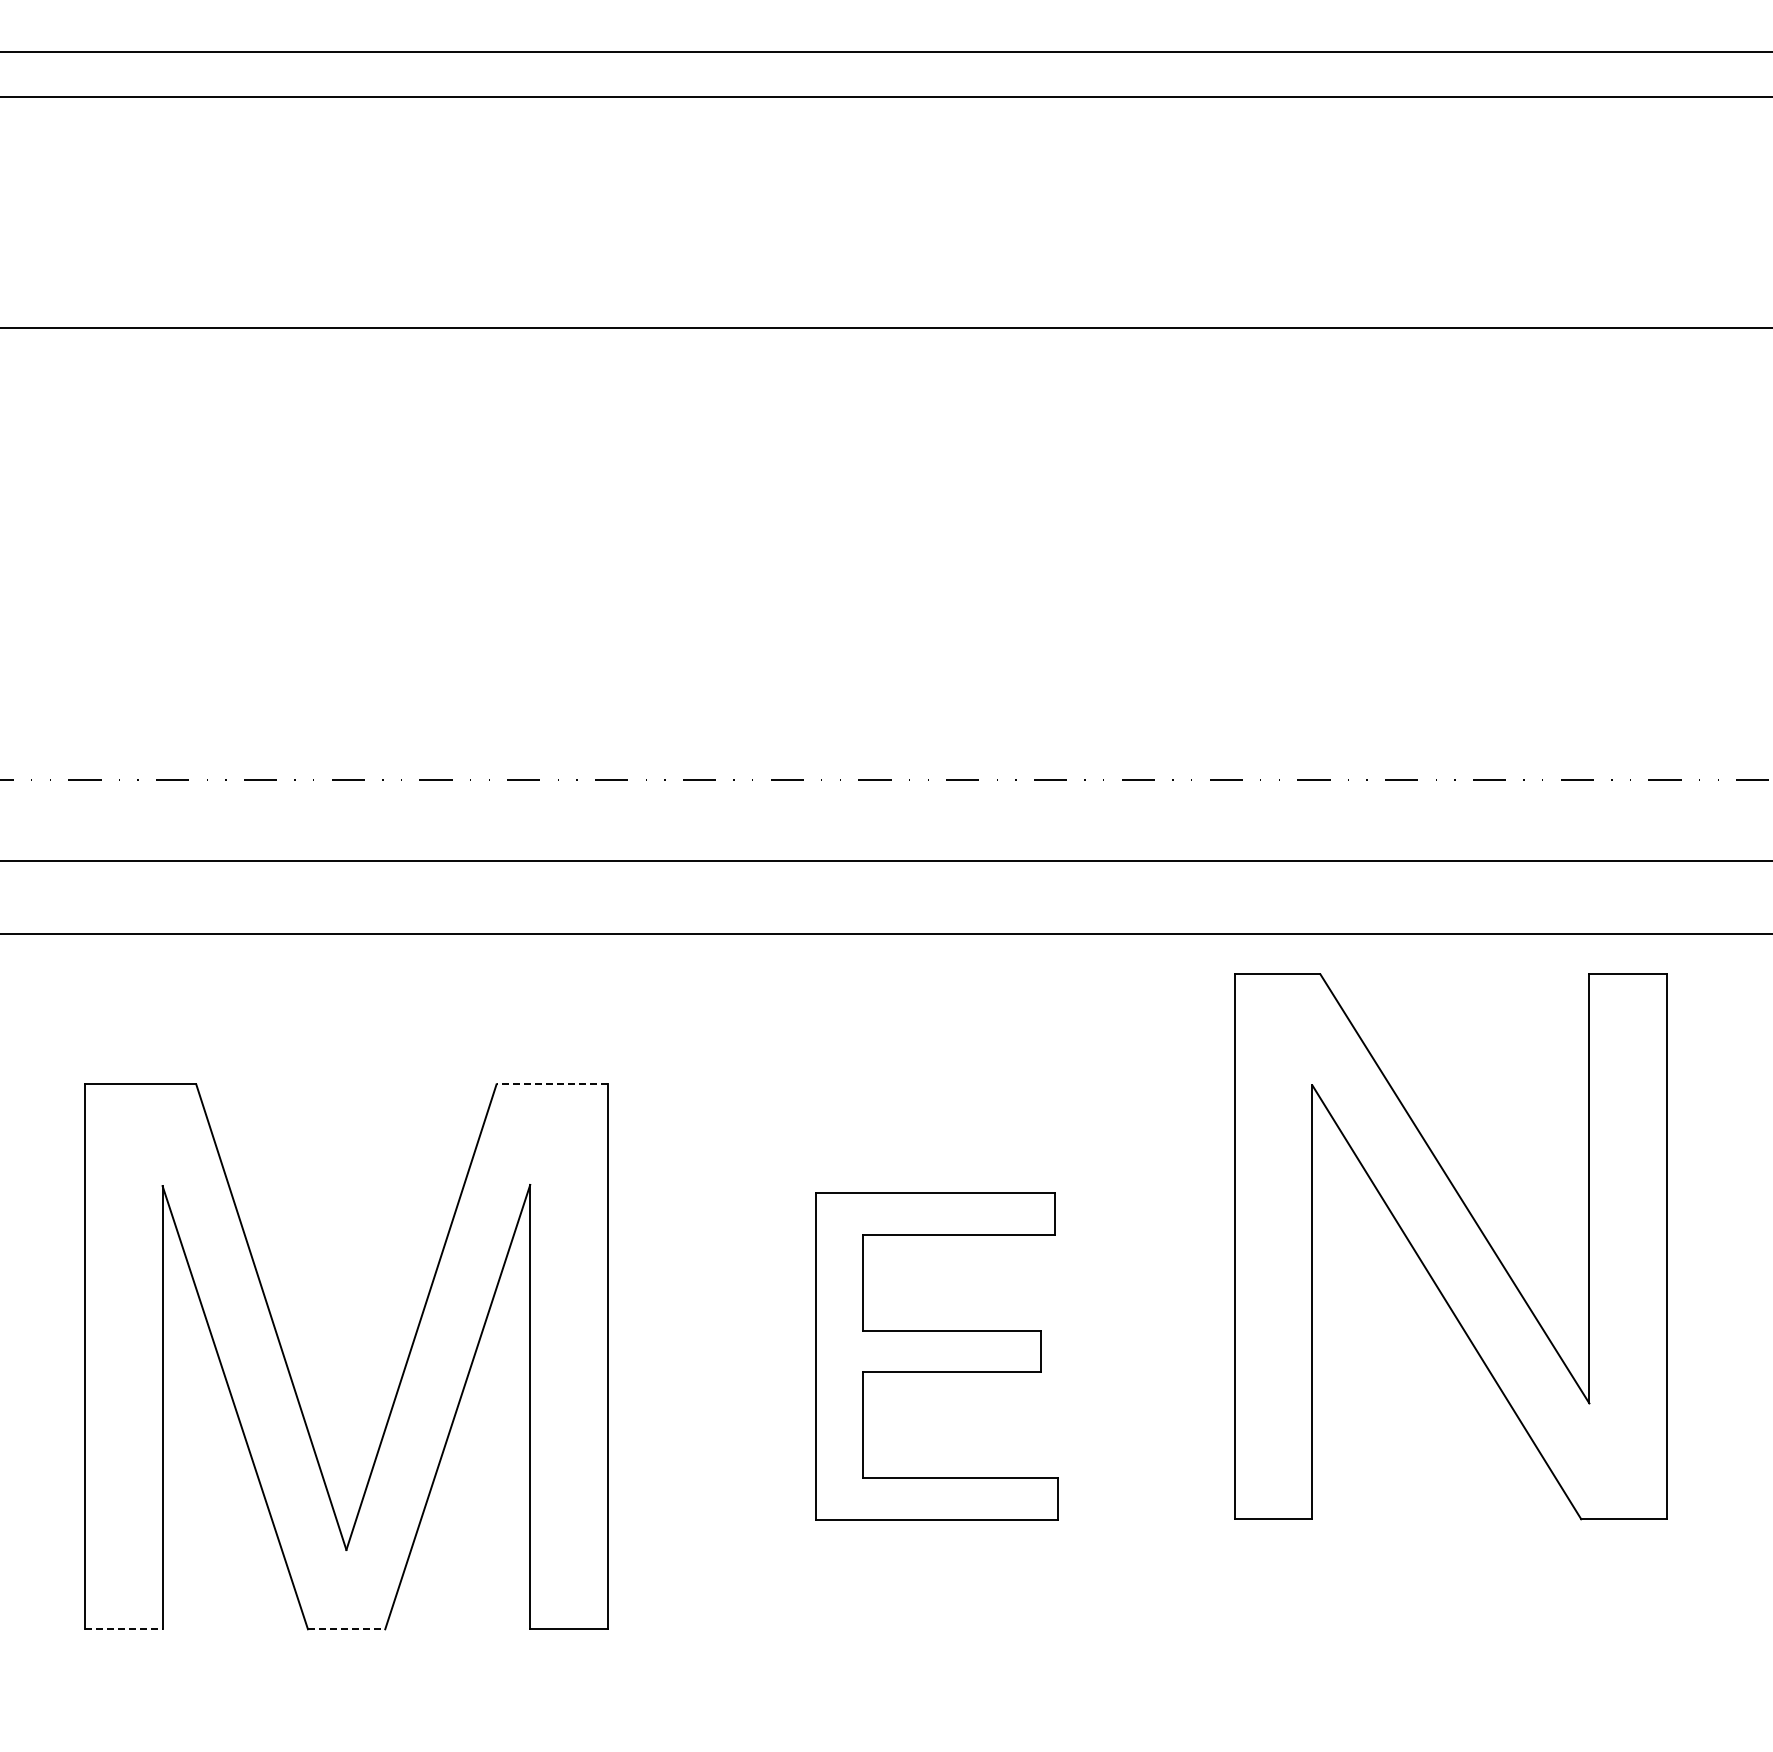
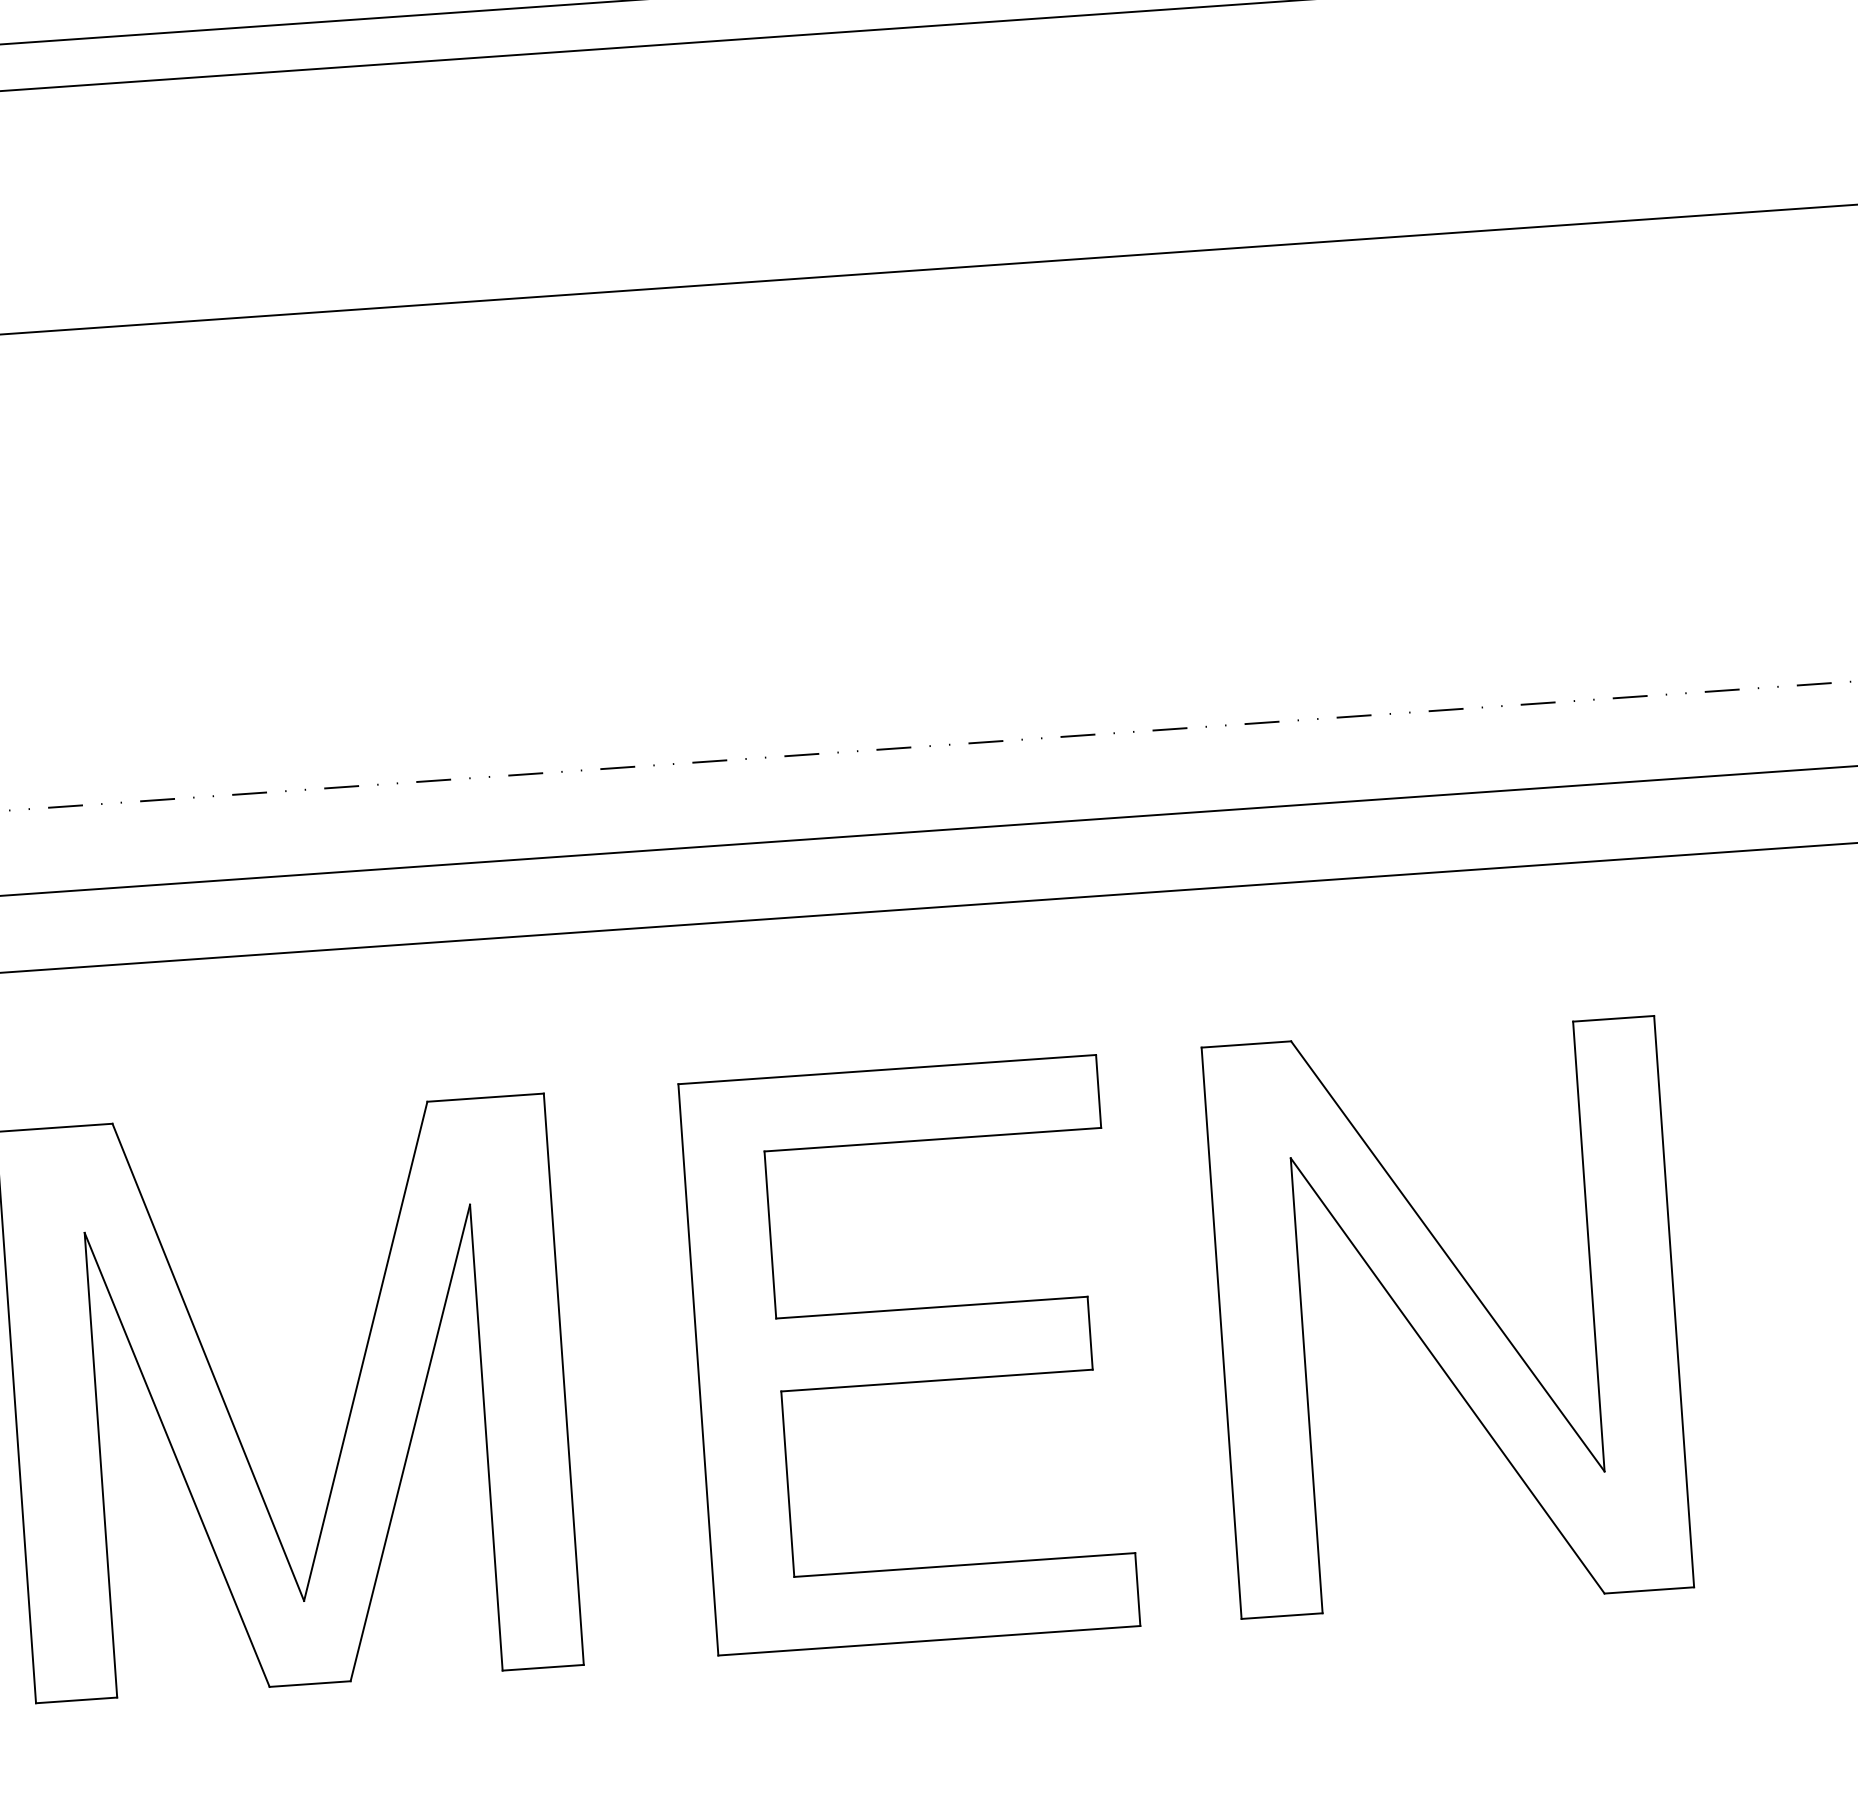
line: (552, 1084) -> (486, 1097), dashed -> solid
part: (1450, 1246) -> (1447, 1317), moved
part: (936, 1356) -> (908, 1354), size x1.67
line: (123, 1629) -> (76, 1700), dashed -> solid
line: (346, 1629) -> (310, 1684), dashed -> solid

